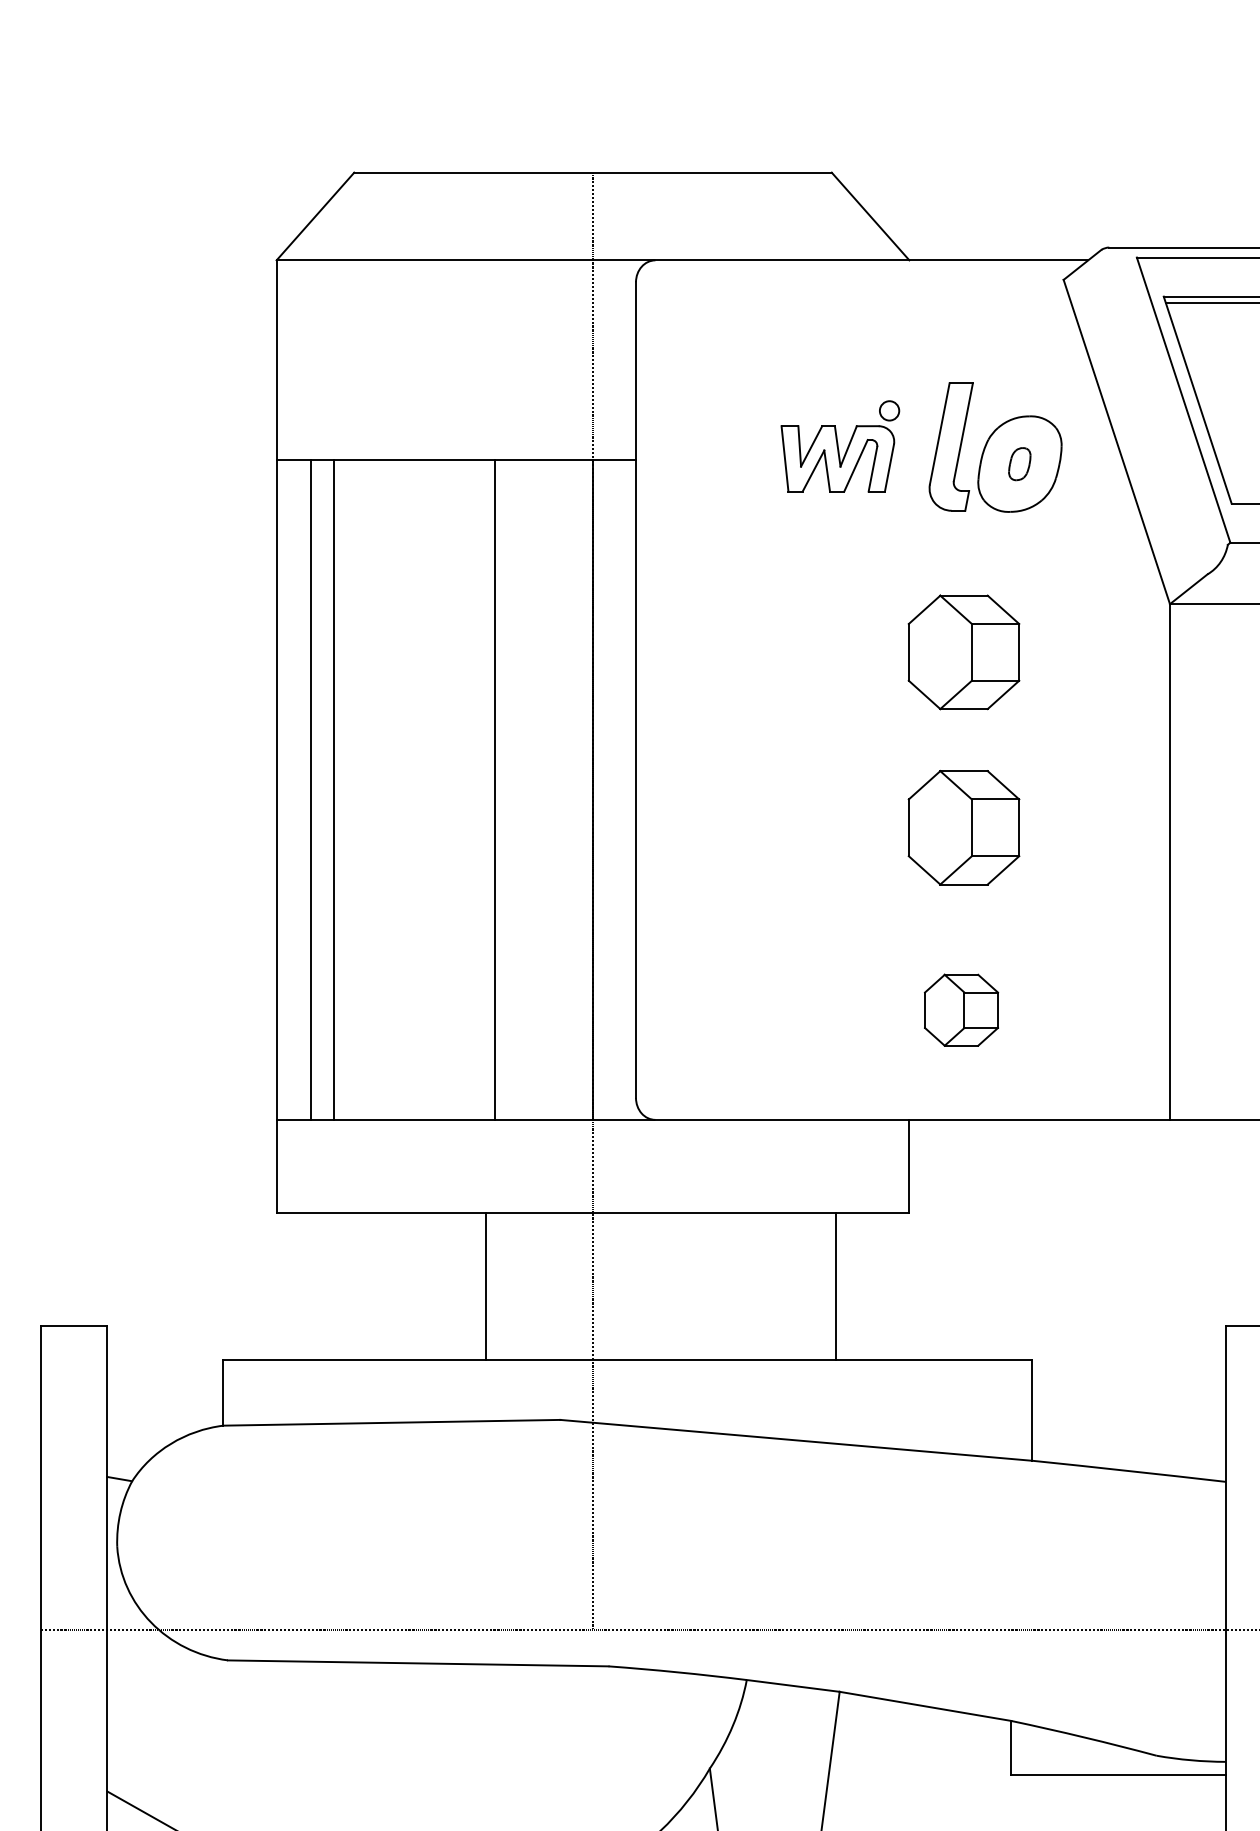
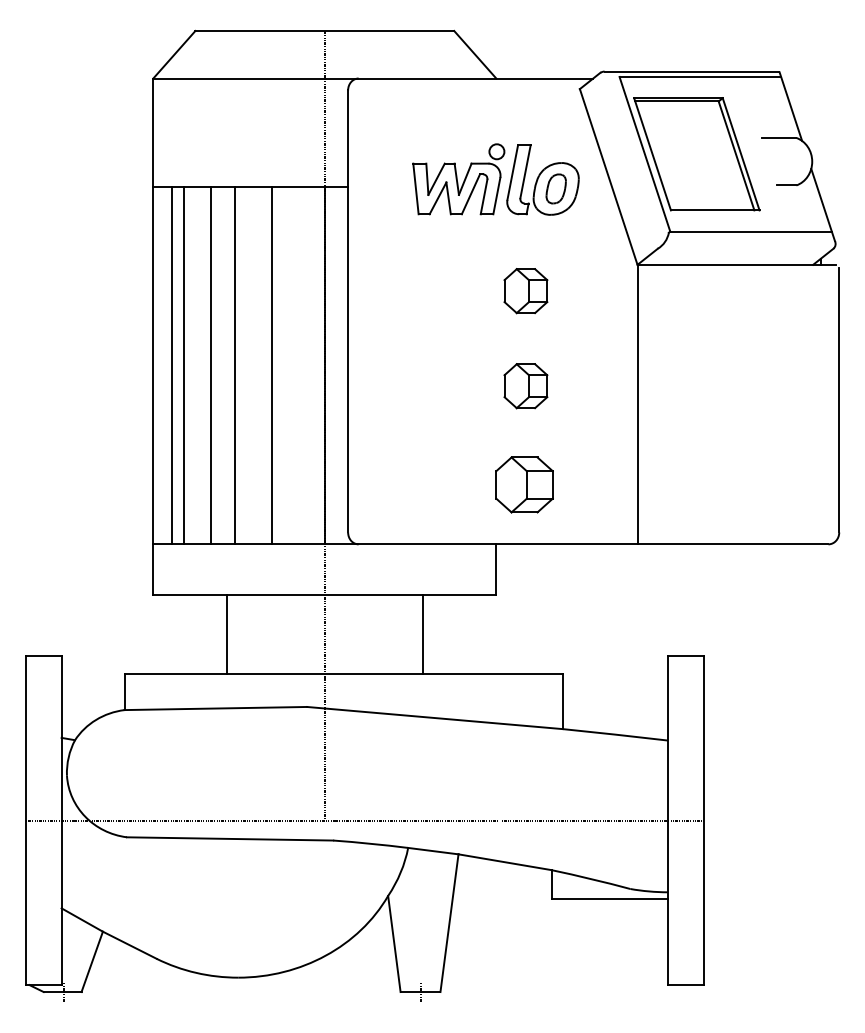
part: (839, 446) -> (458, 179), size x1.43
part: (1018, 463) -> (555, 188), size x1.67
part: (963, 653) -> (525, 291), size x0.71
line: (383, 789) -> (211, 365), added
line: (426, 789) -> (234, 365), added
part: (963, 828) -> (525, 386), size x0.71
part: (961, 1009) -> (524, 484), size x1.43
line: (485, 1286) -> (226, 634), moved
line: (835, 1286) -> (422, 634), moved

